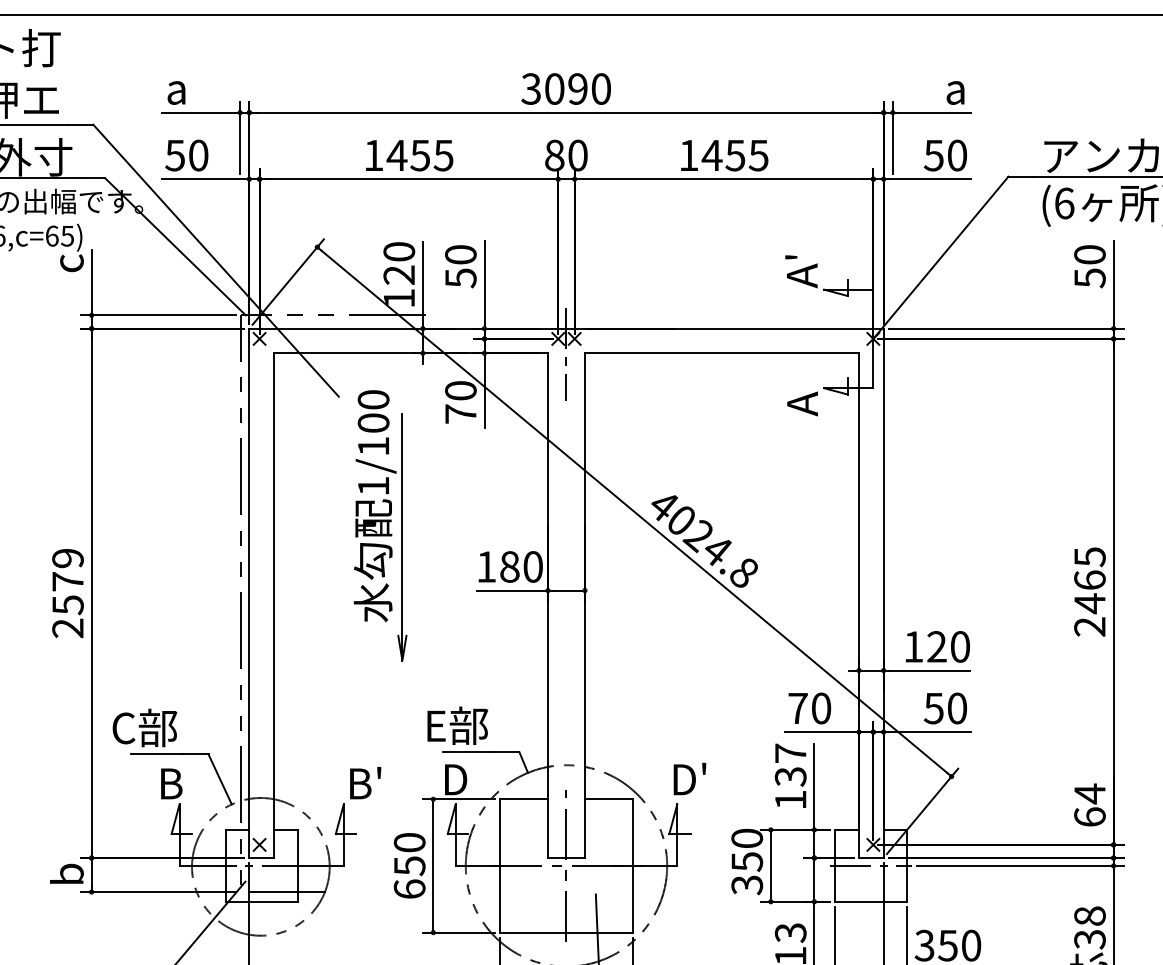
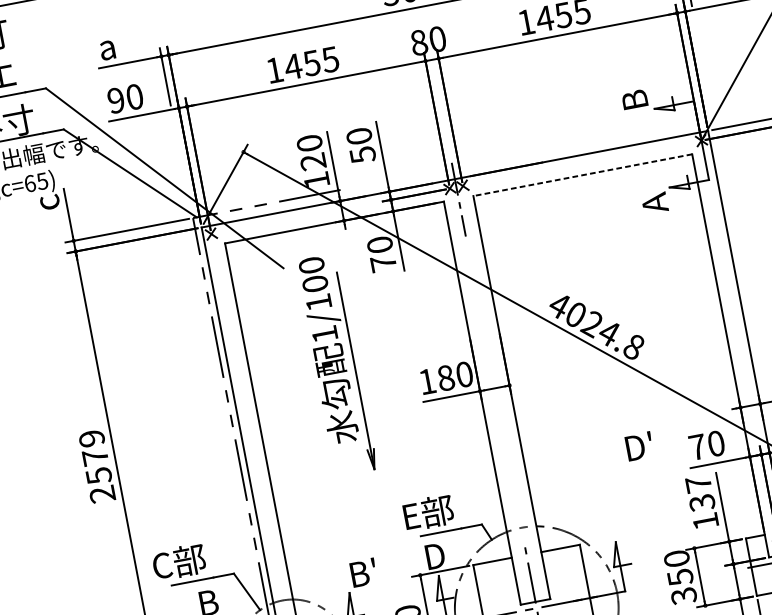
text: (174, 155) -> (115, 100), 50 -> 90
text: (801, 271) -> (633, 97), A' -> B
line: (721, 353) -> (582, 175), solid -> dashed
text: (689, 778) -> (639, 446), moved

